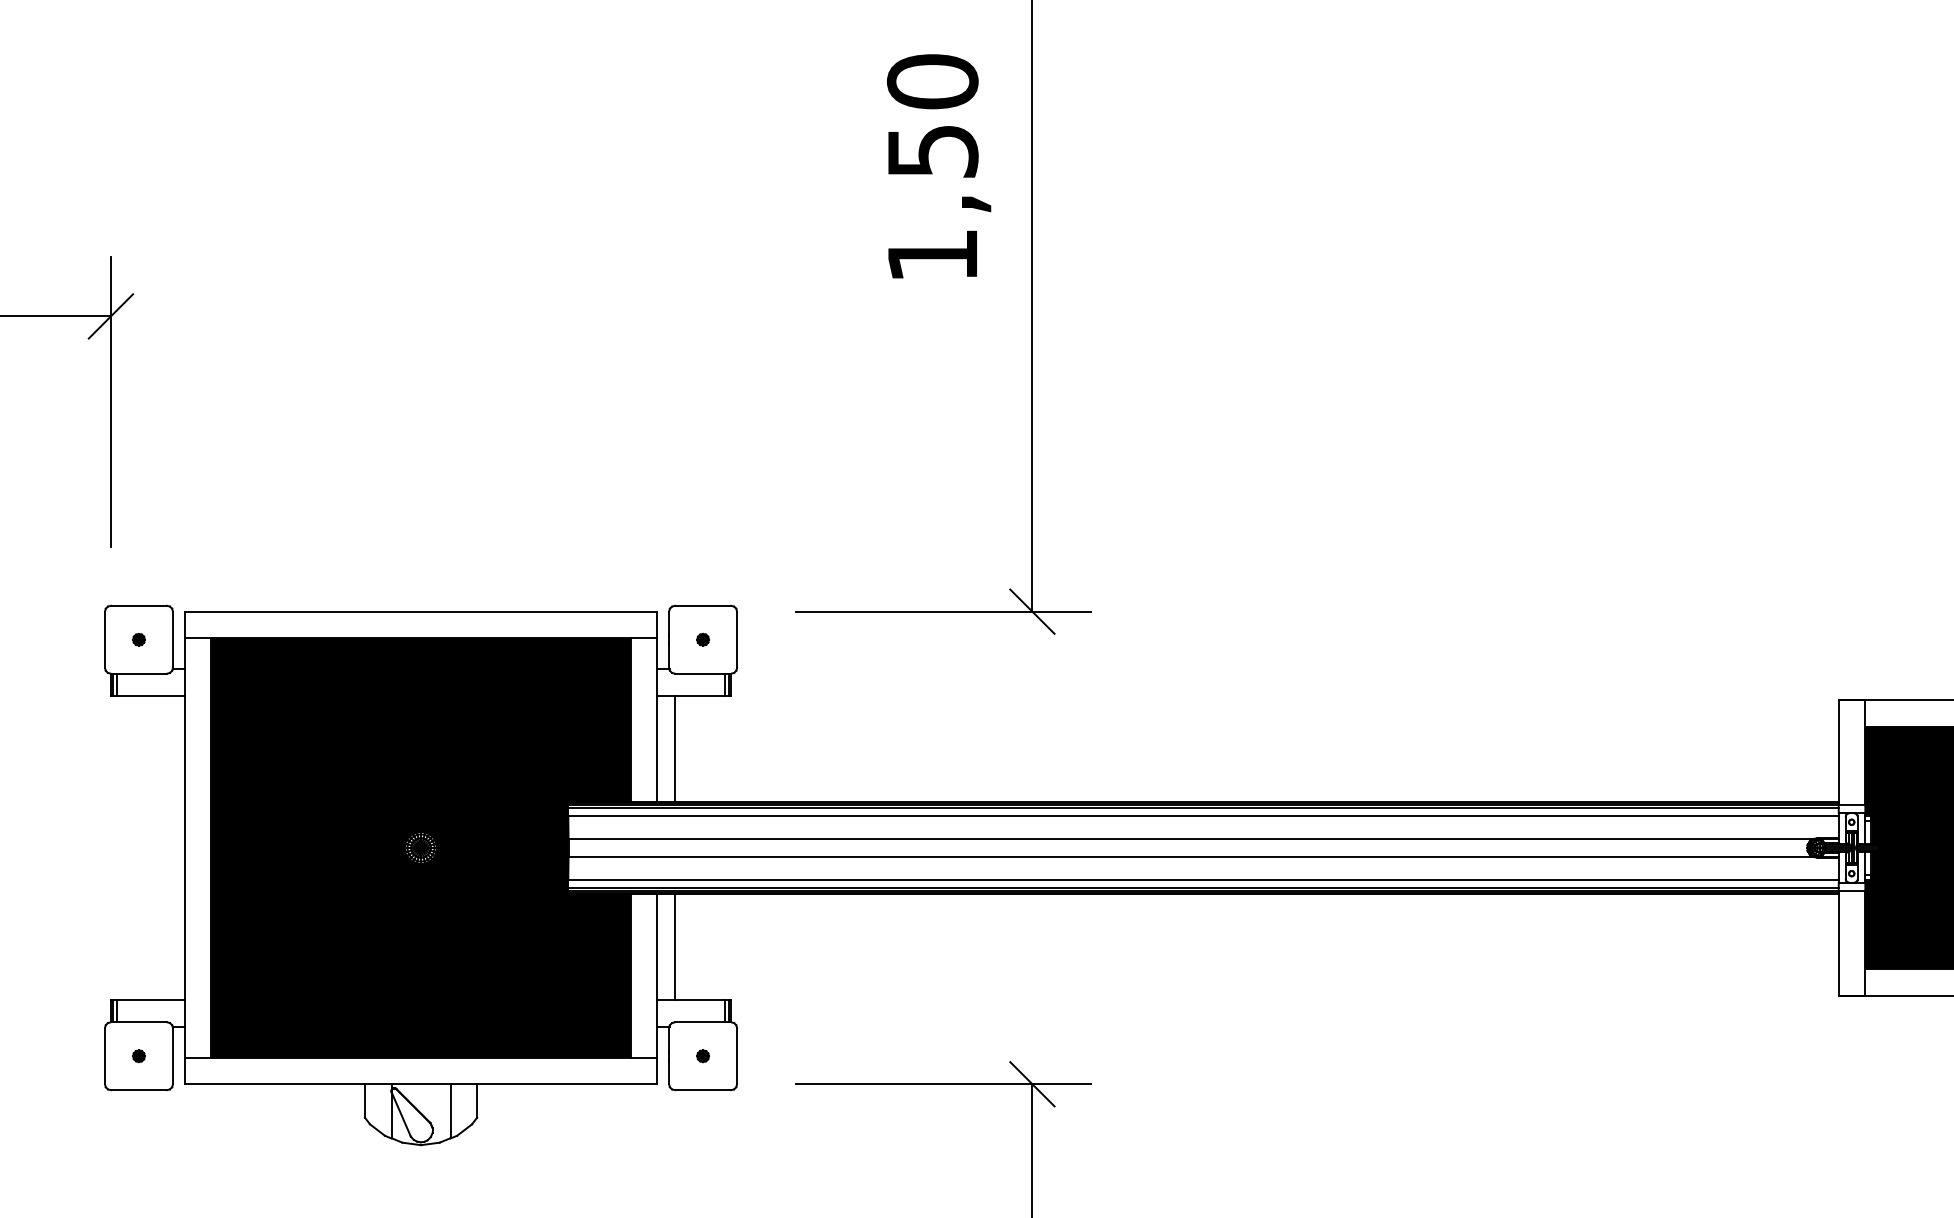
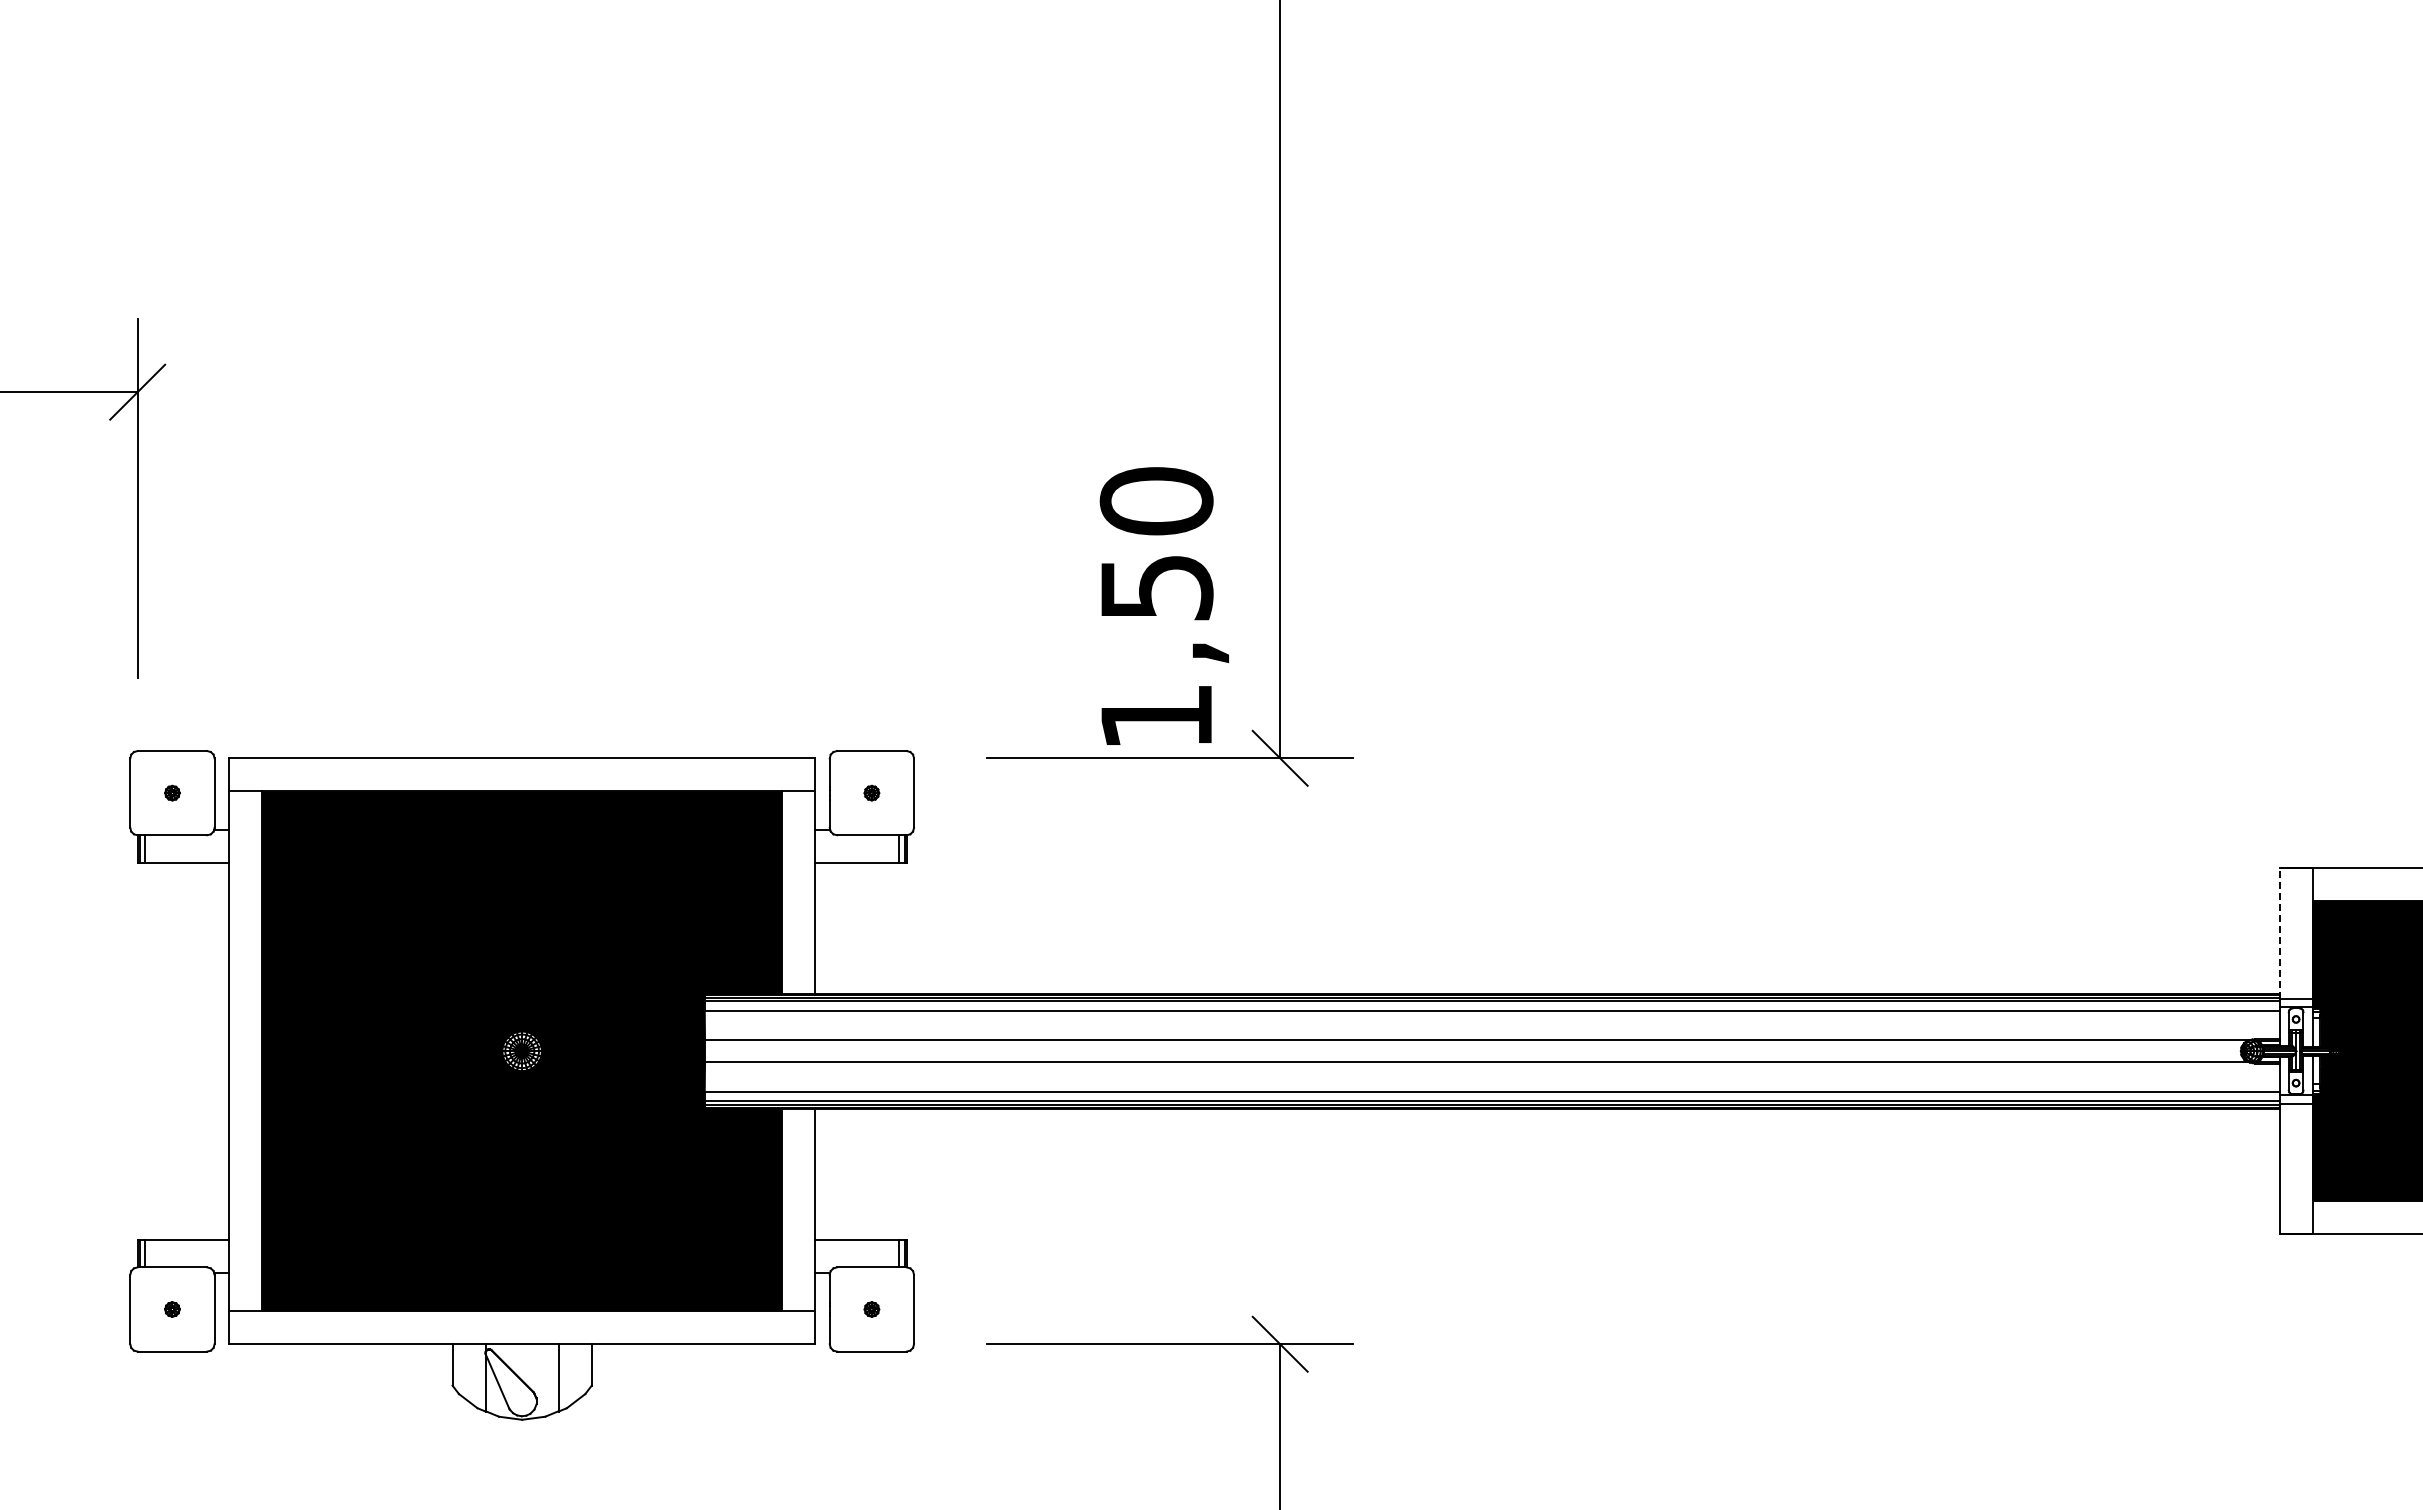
text: (938, 165) -> (1163, 605), moved
line: (674, 748) -> (836, 928), removed
line: (1838, 752) -> (2279, 932), solid -> dashed
line: (674, 946) -> (836, 1173), removed

